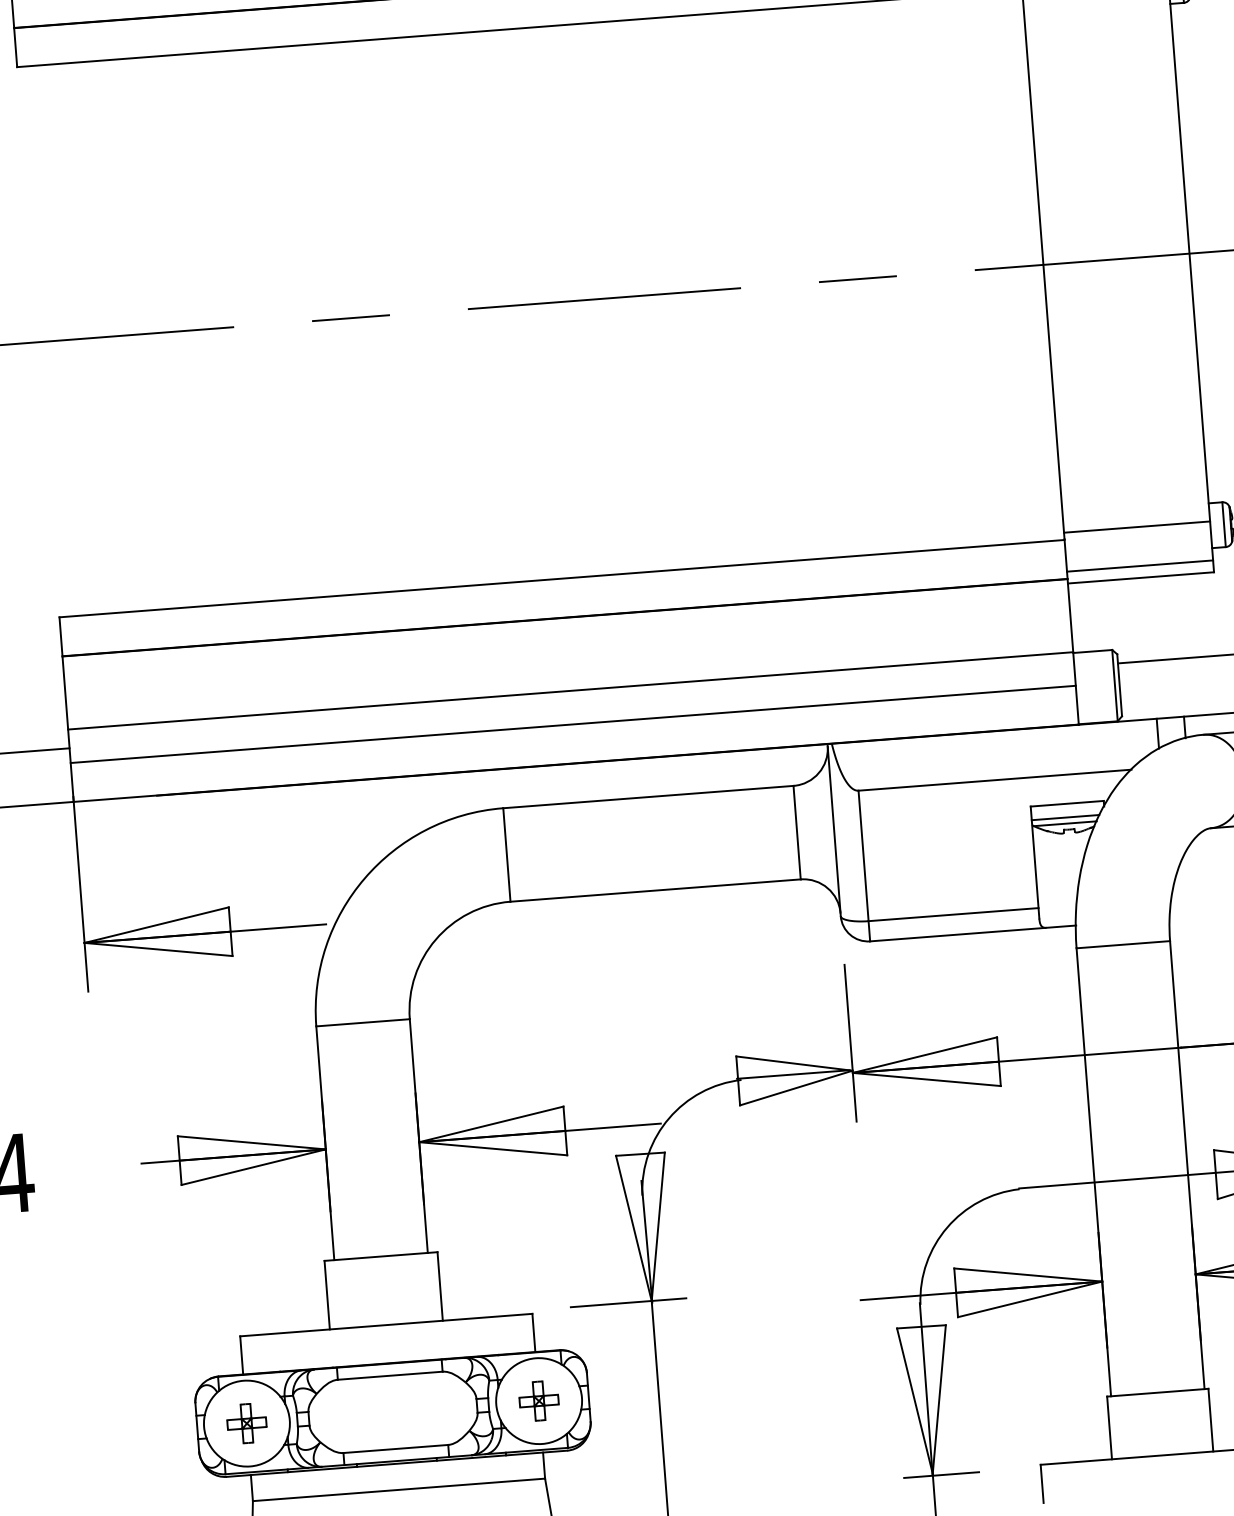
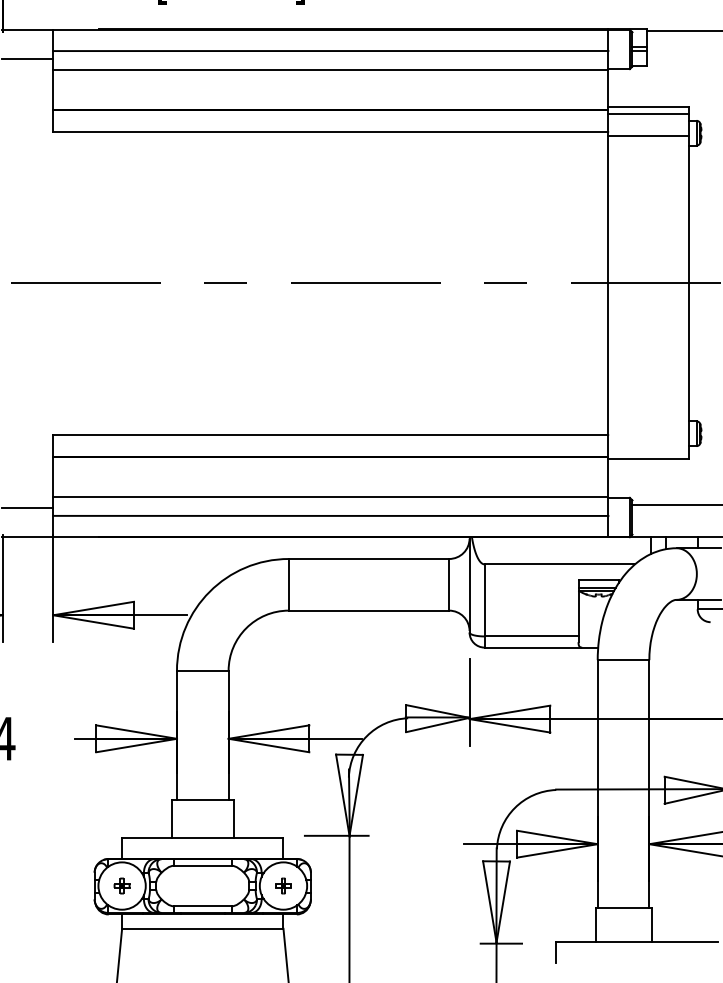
line: (1136, 527) -> (648, 431), removed
line: (1139, 565) -> (648, 452), removed
part: (539, 1400) -> (283, 885), size x0.7
part: (245, 1422) -> (121, 885), size x0.7

